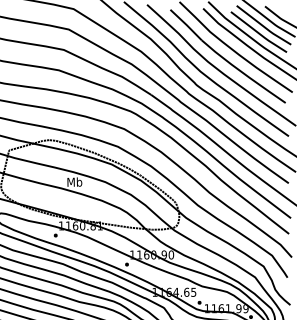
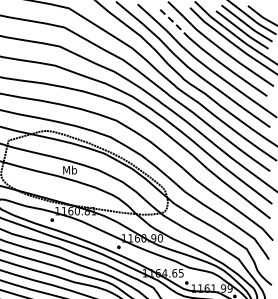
line: (186, 25) -> (174, 23), solid -> dashed

